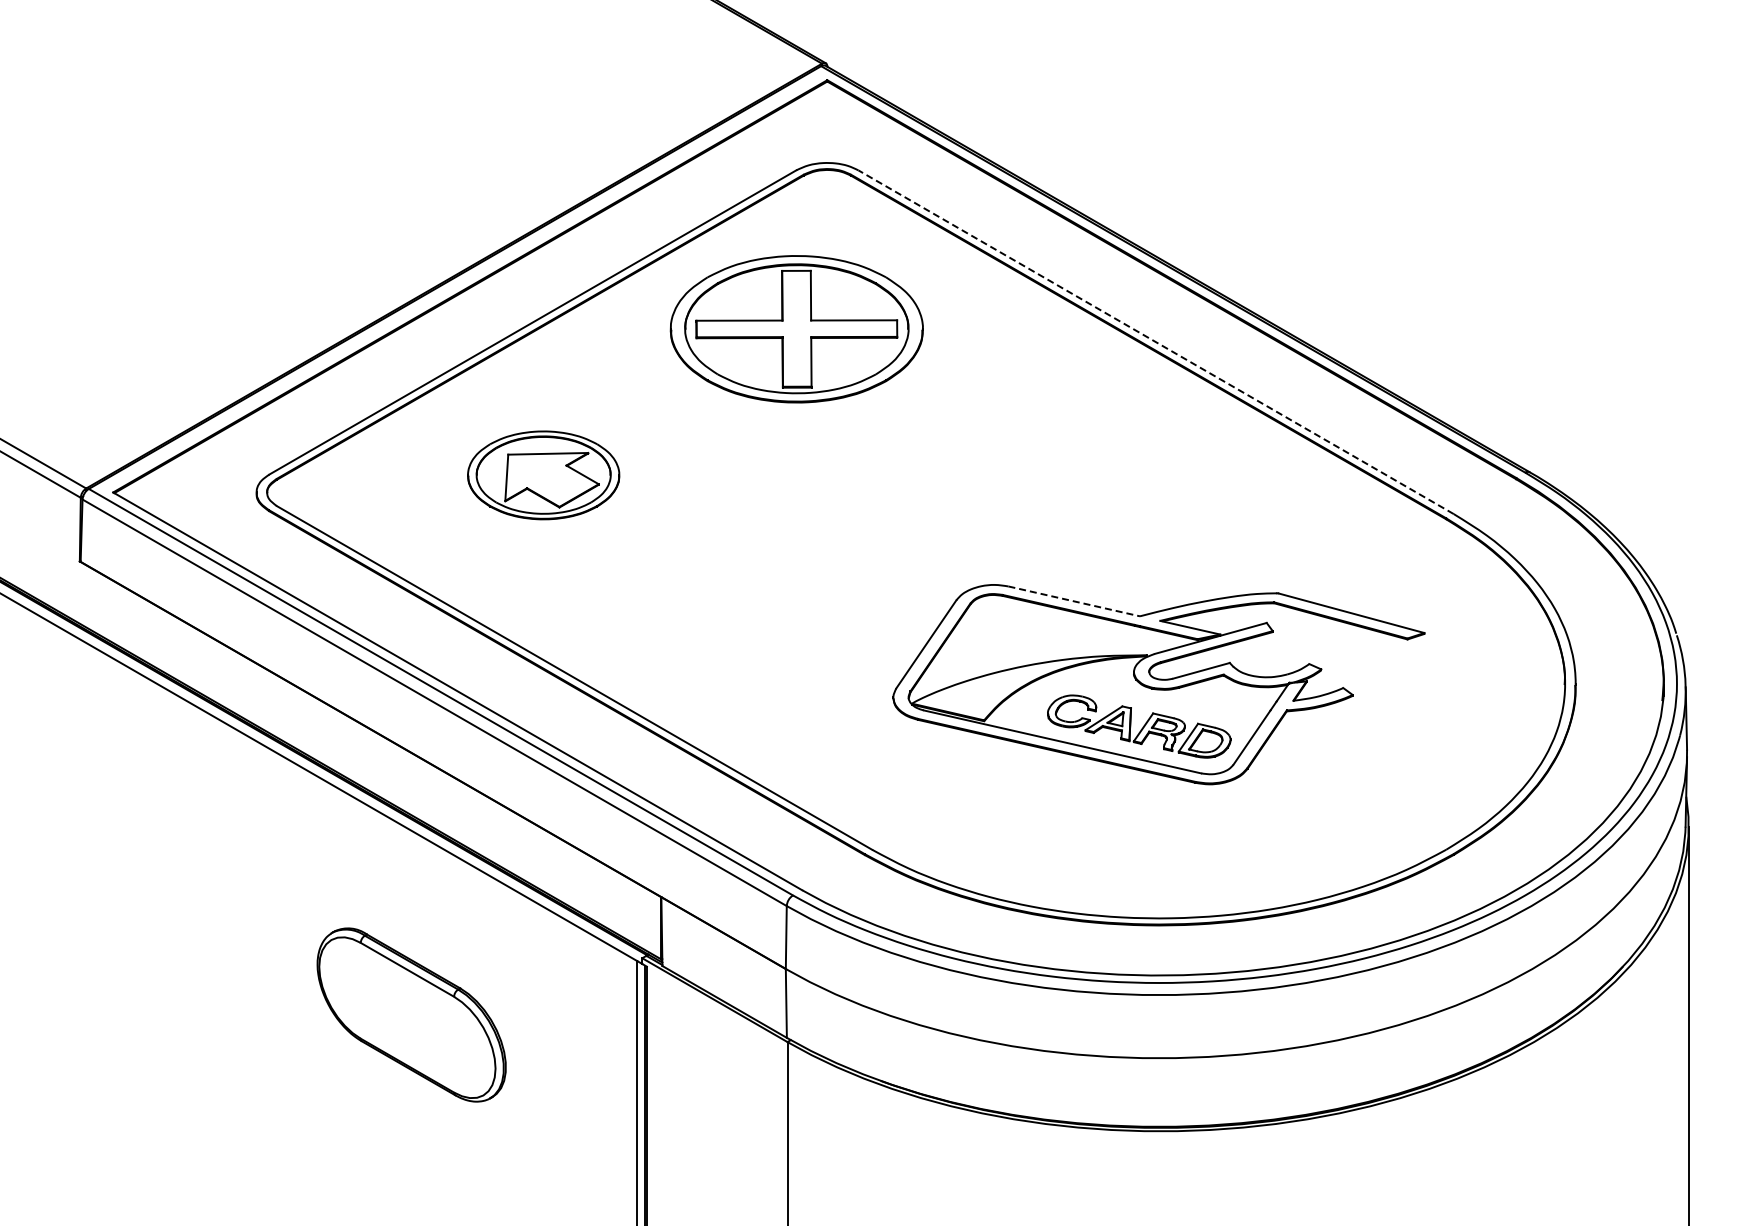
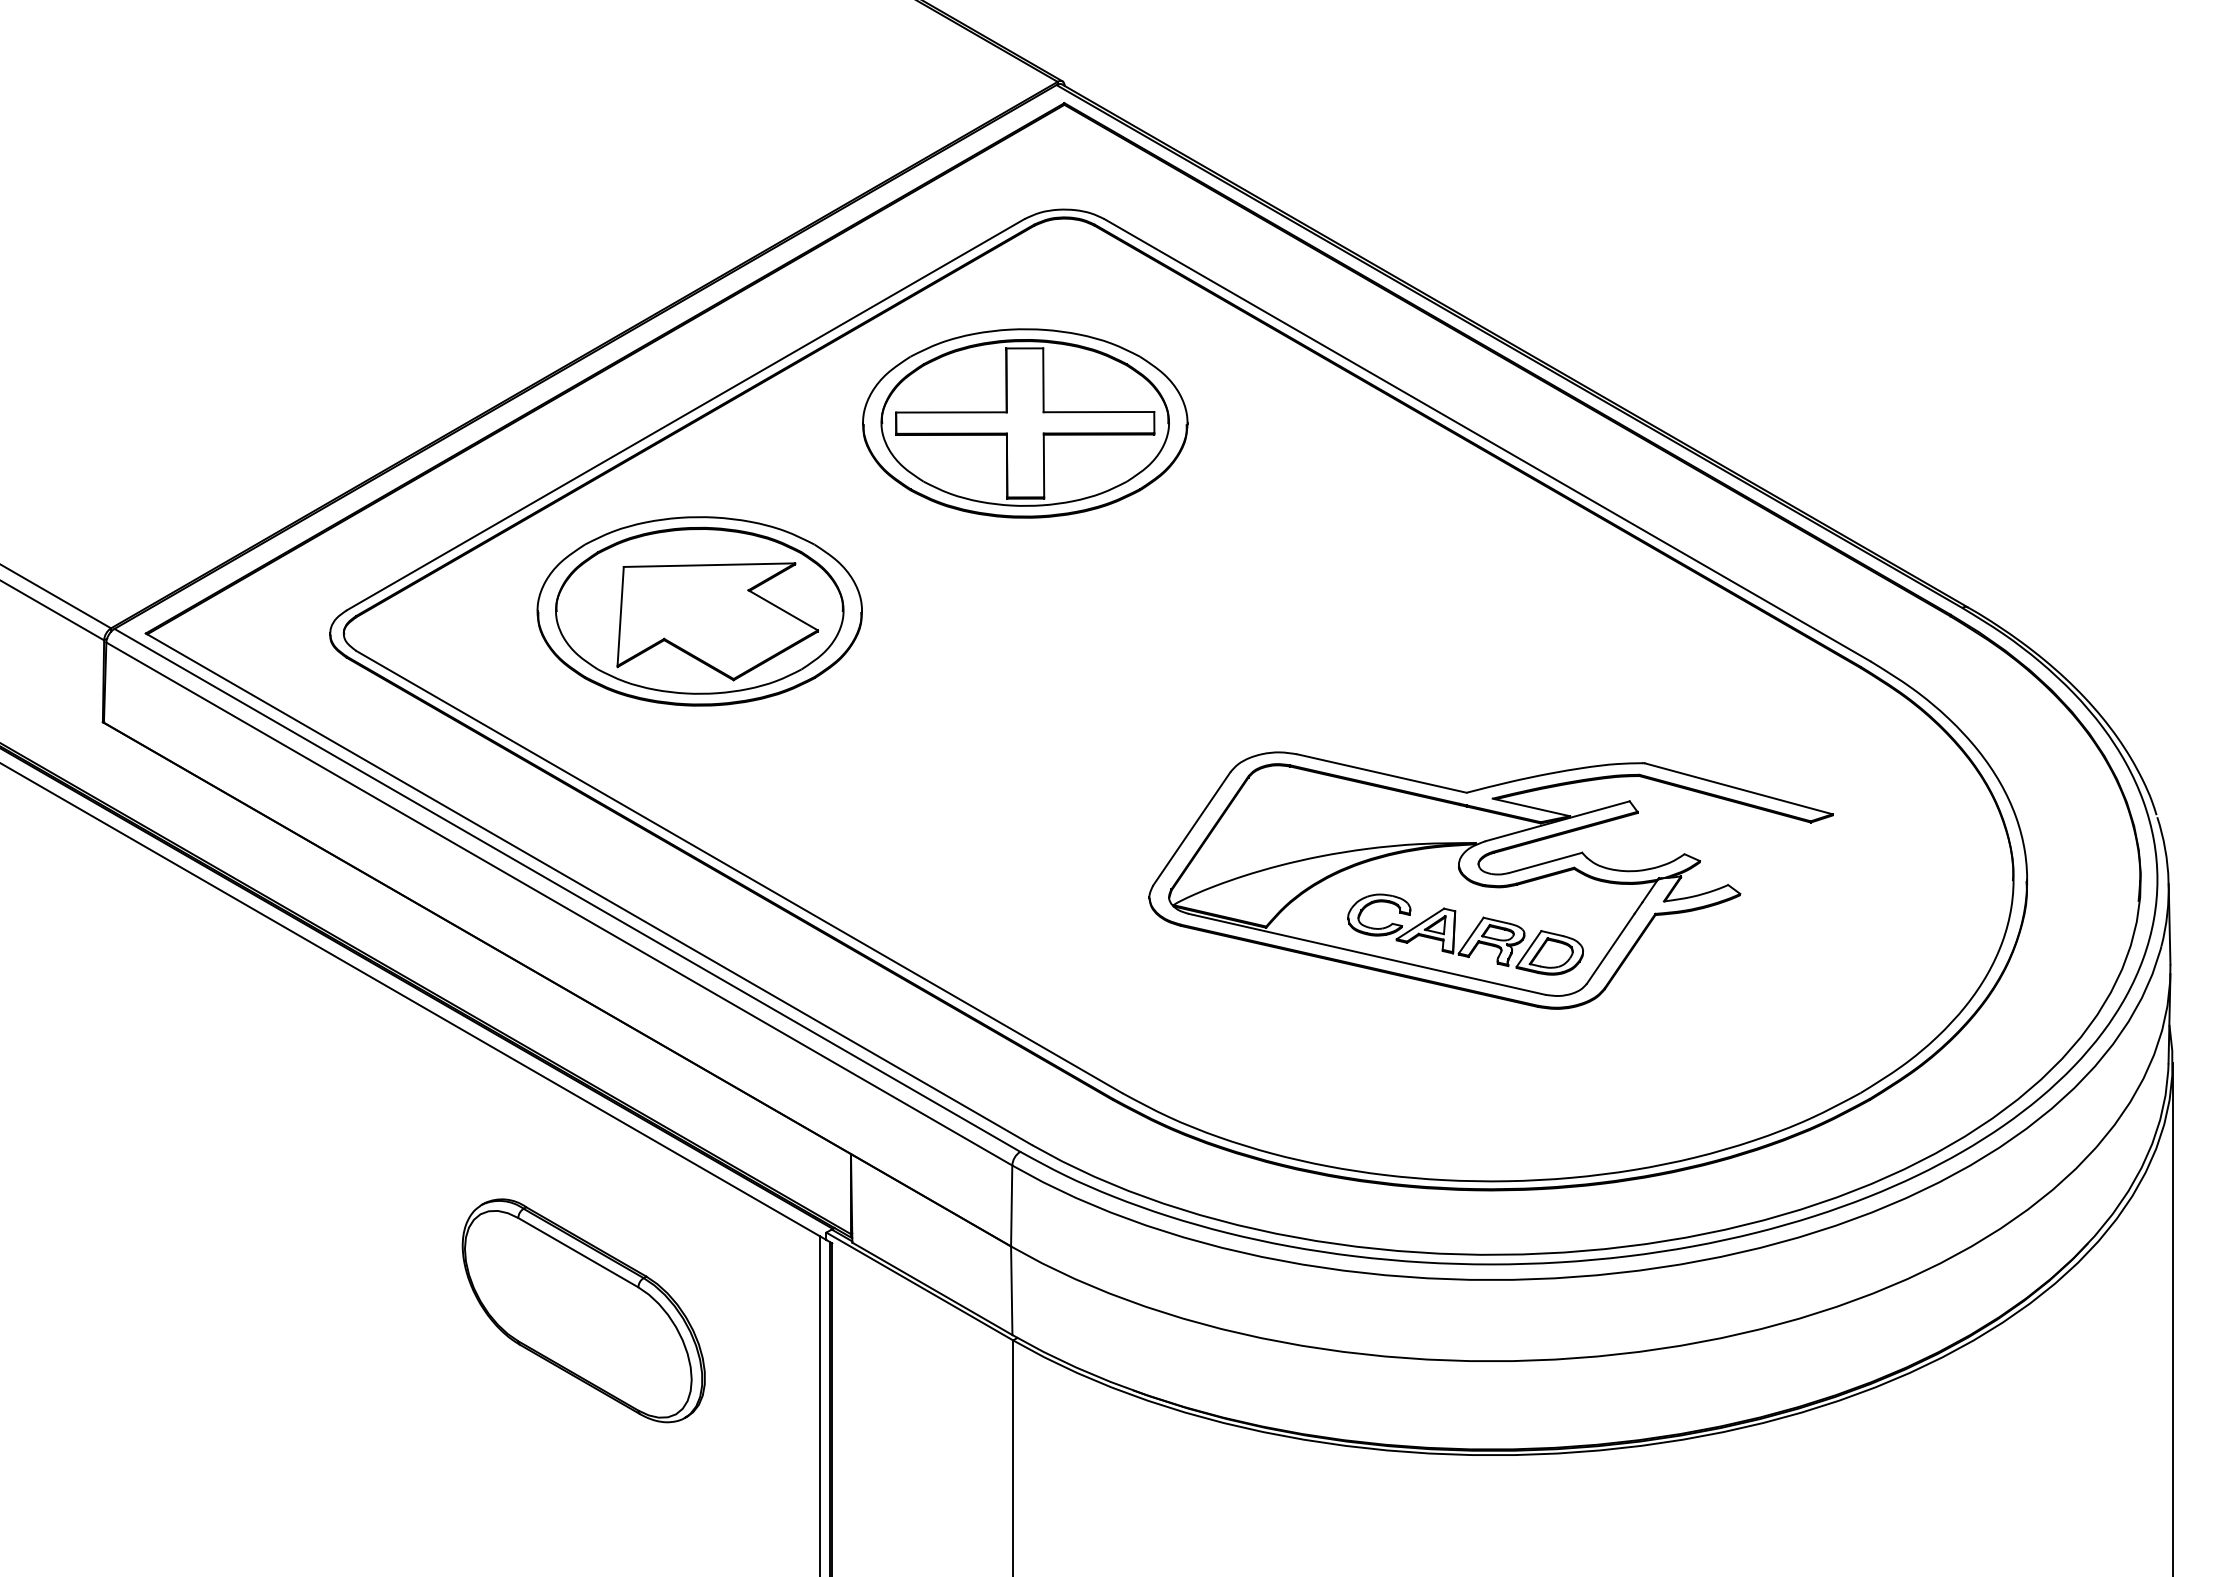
line: (1156, 342) -> (1487, 440), dashed -> solid
part: (543, 475) -> (699, 611), size x1.67
line: (1074, 601) -> (1382, 773), dashed -> solid
part: (411, 1014) -> (583, 1310), moved

